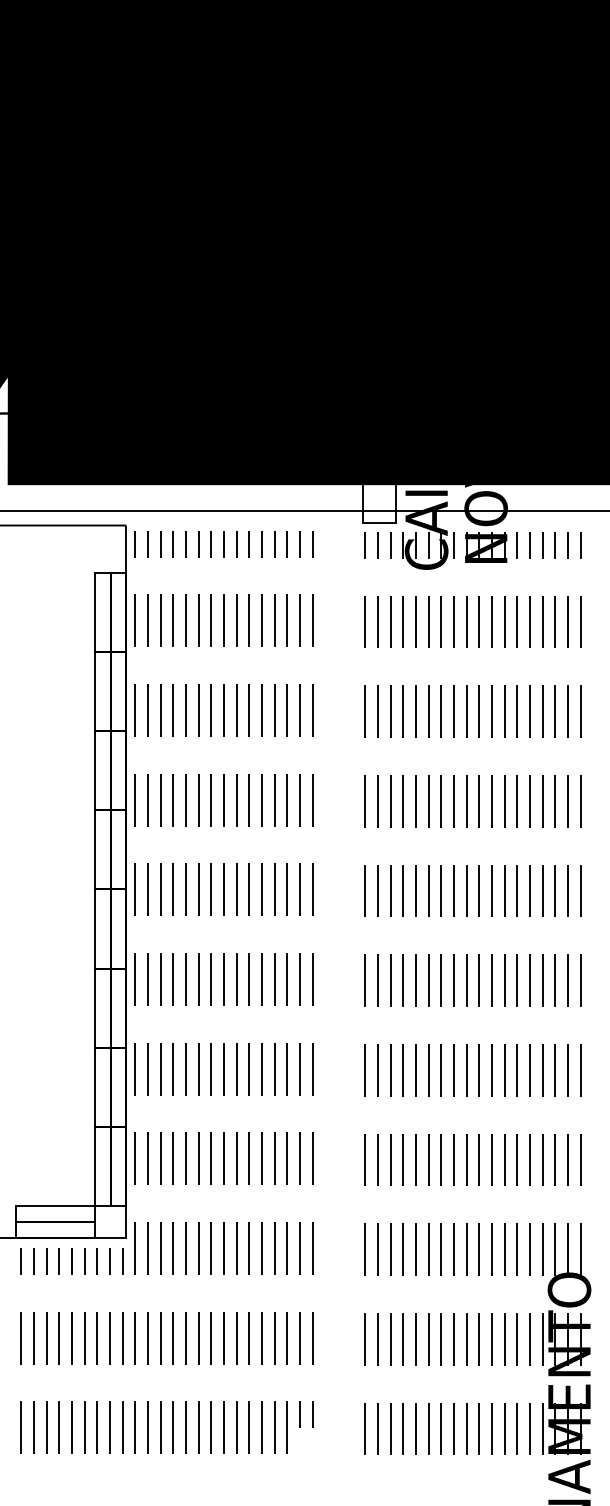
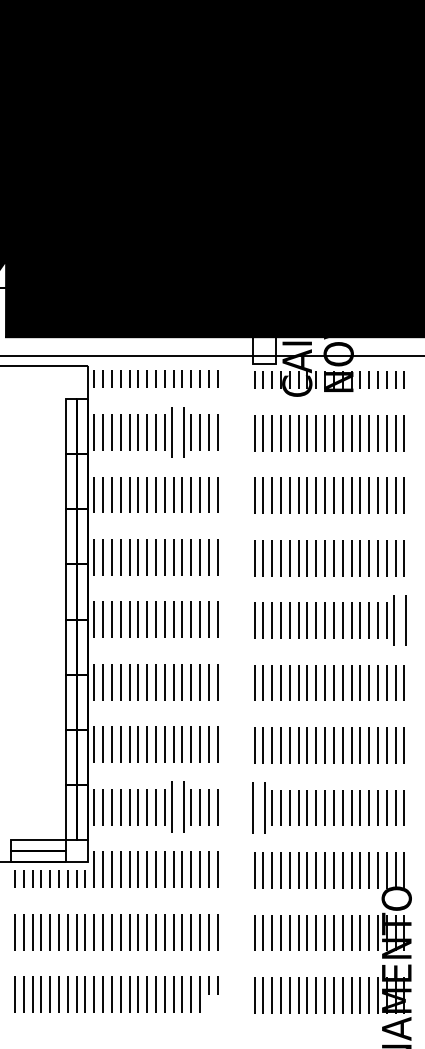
part: (254, 620) -> (177, 432), size x1.4
part: (573, 890) -> (399, 620), size x1.4
part: (254, 1159) -> (177, 807), size x1.4
part: (371, 1159) -> (258, 807), size x1.4

